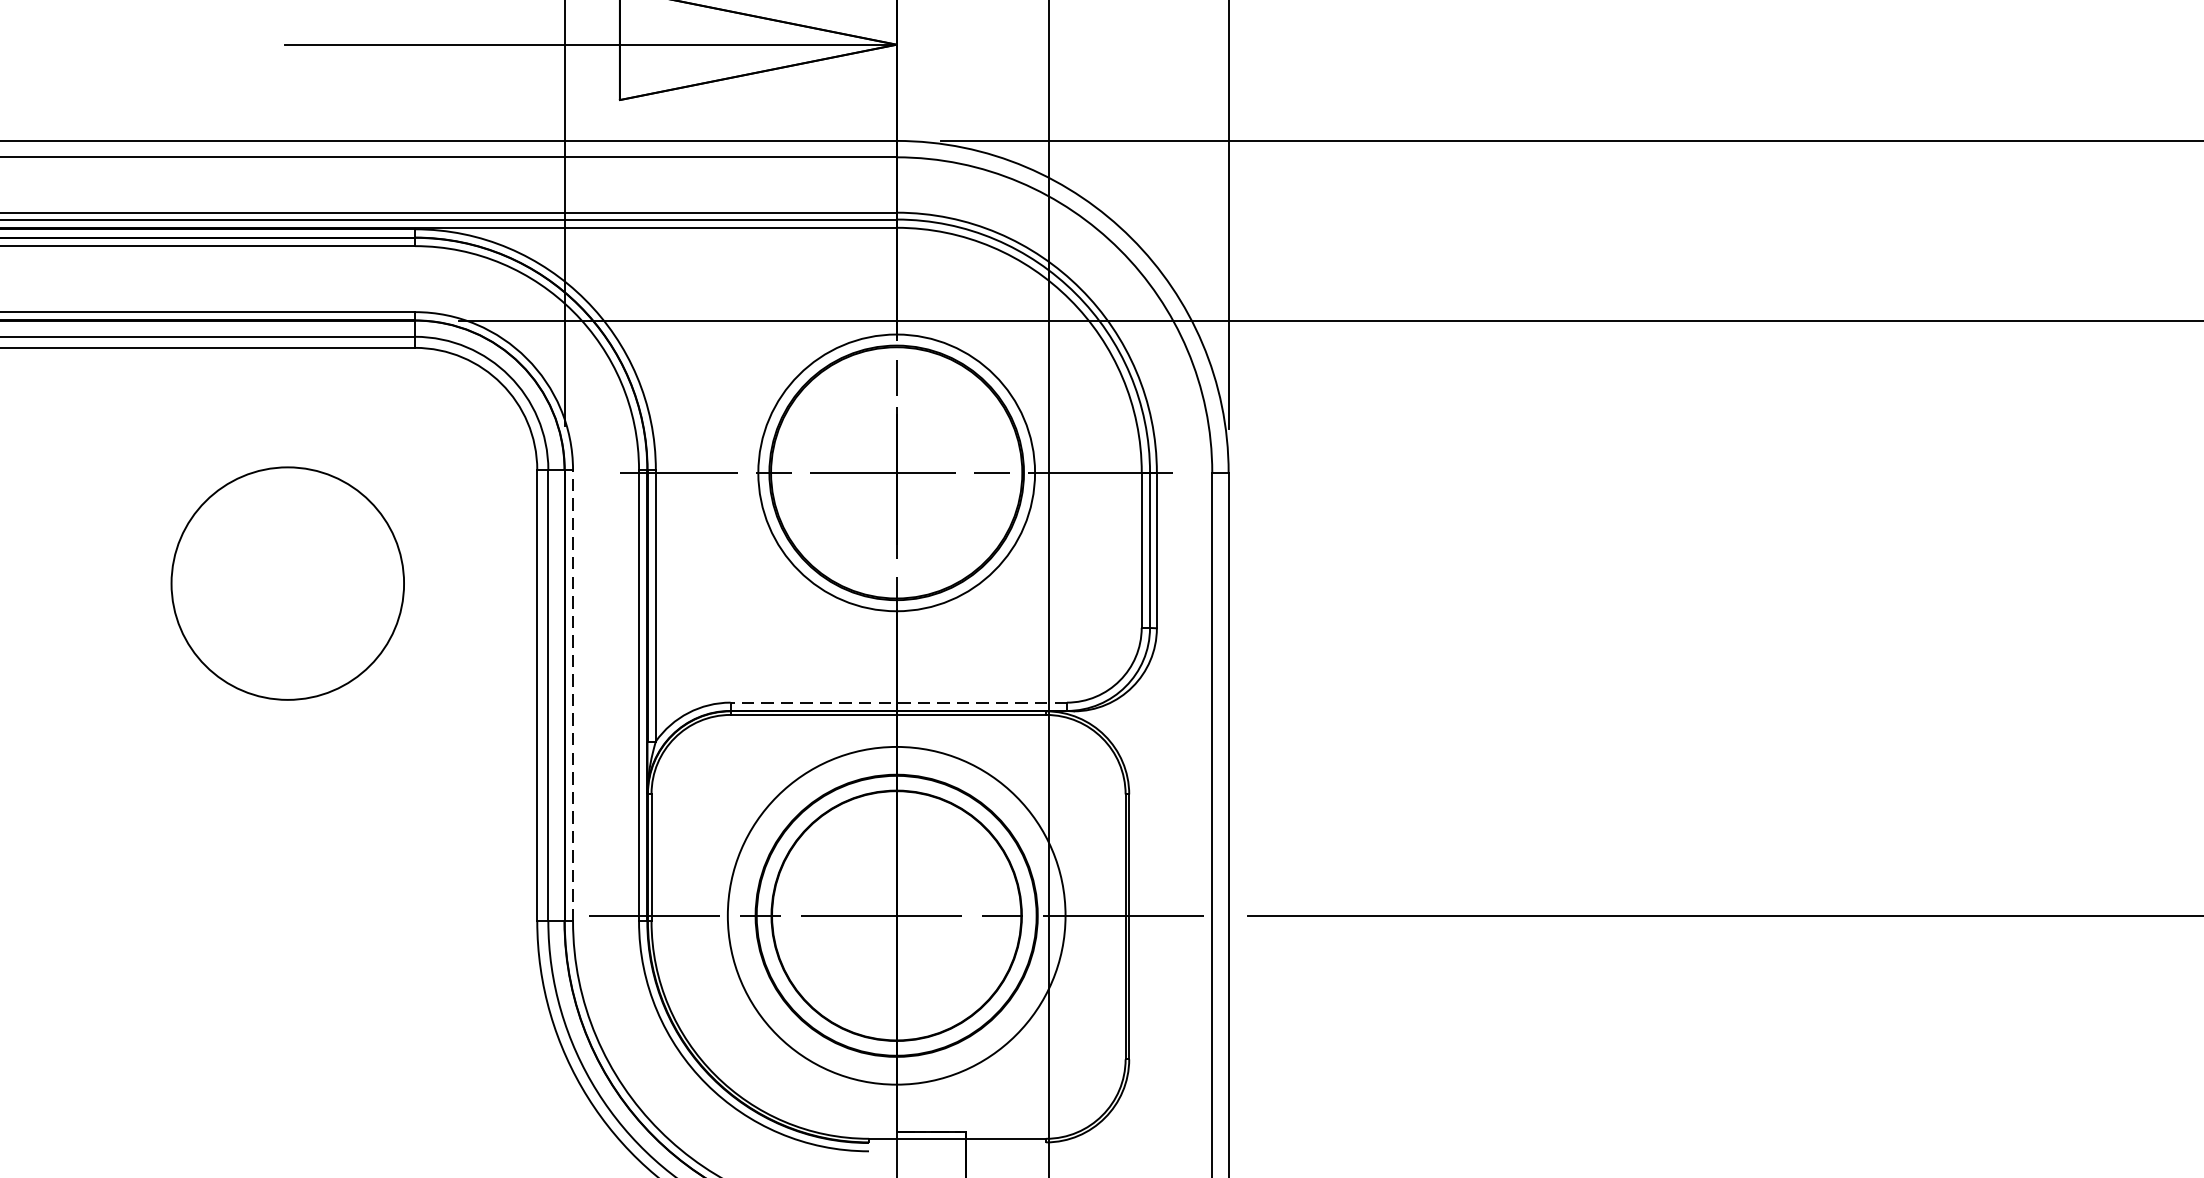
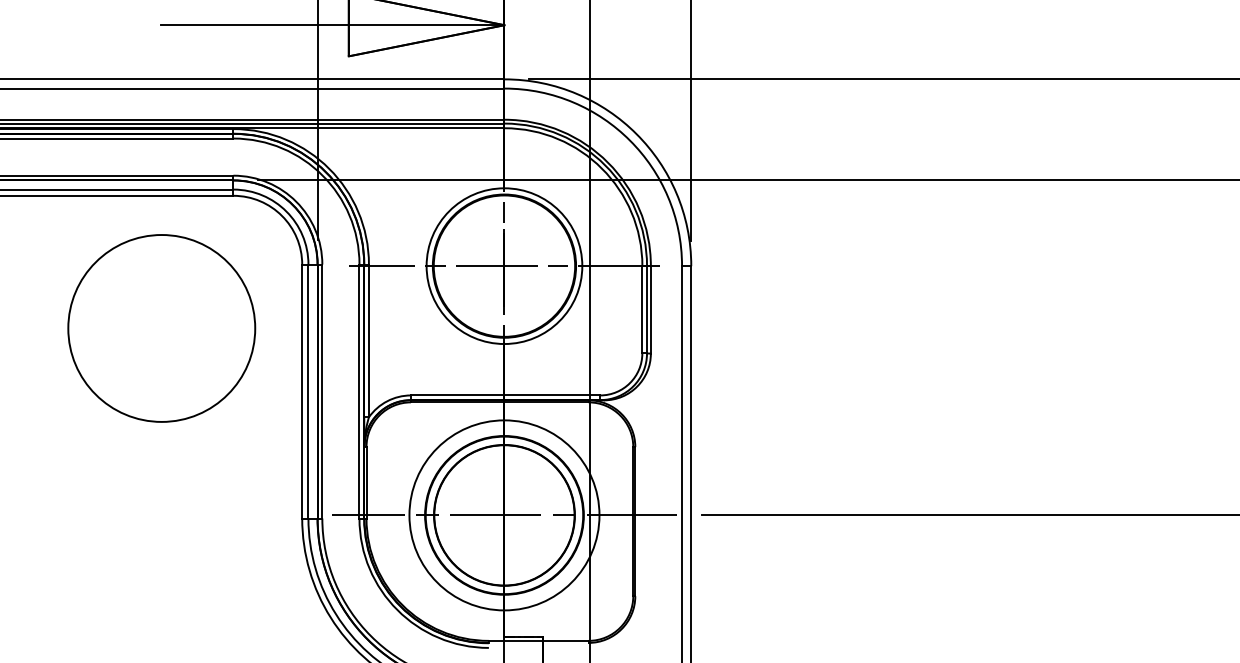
circle: (287, 583) -> (161, 328), size x1.43
line: (573, 695) -> (322, 391), dashed -> solid
line: (898, 702) -> (505, 395), dashed -> solid

